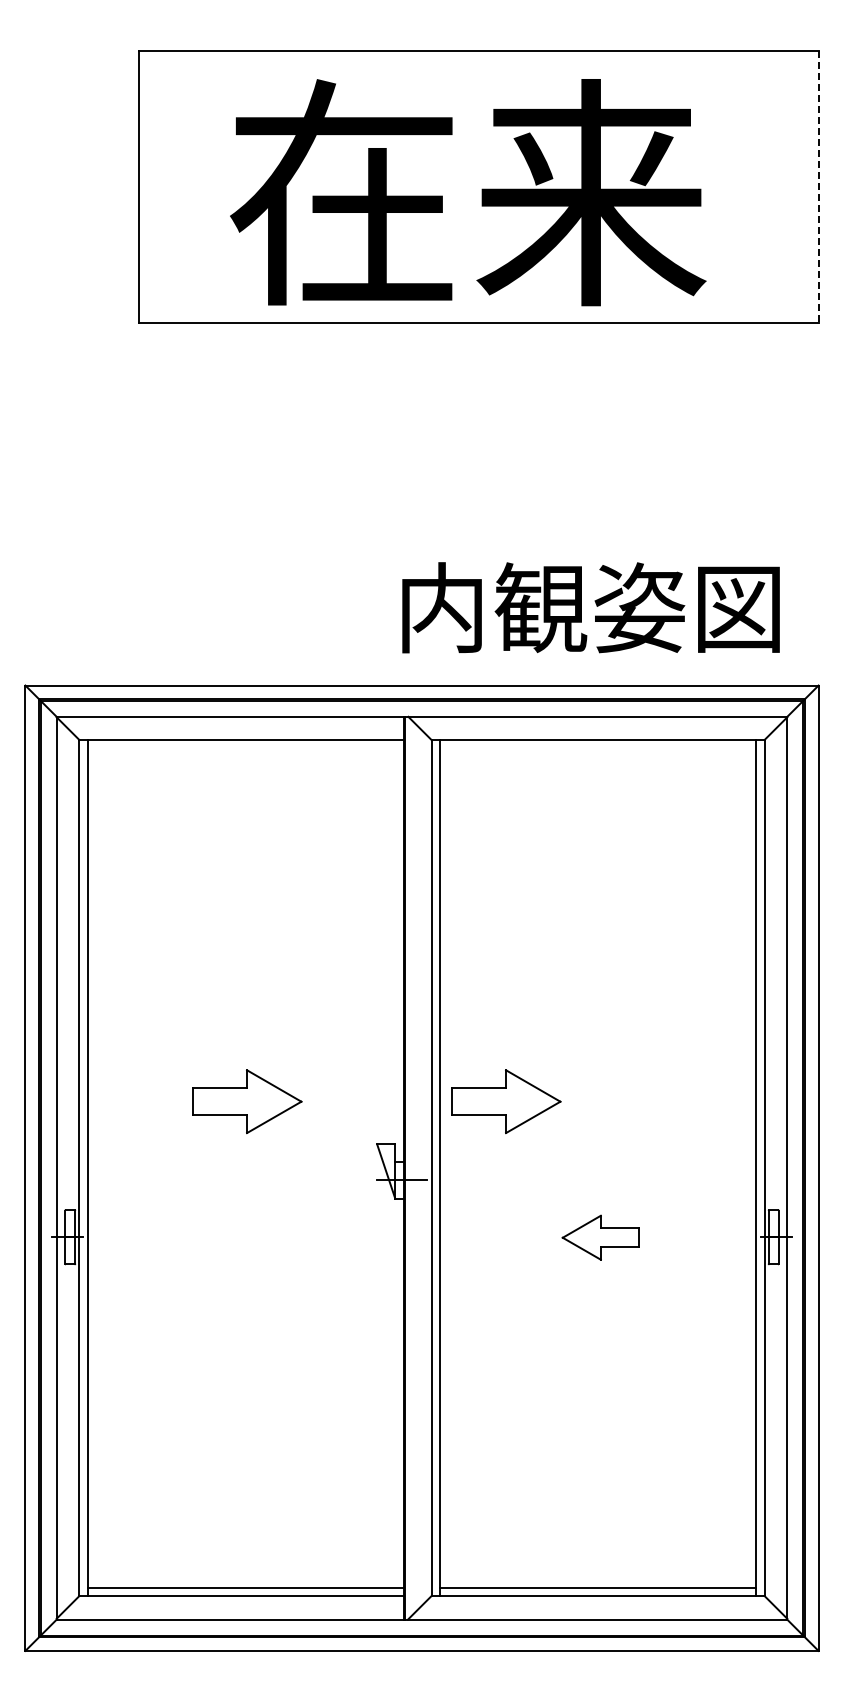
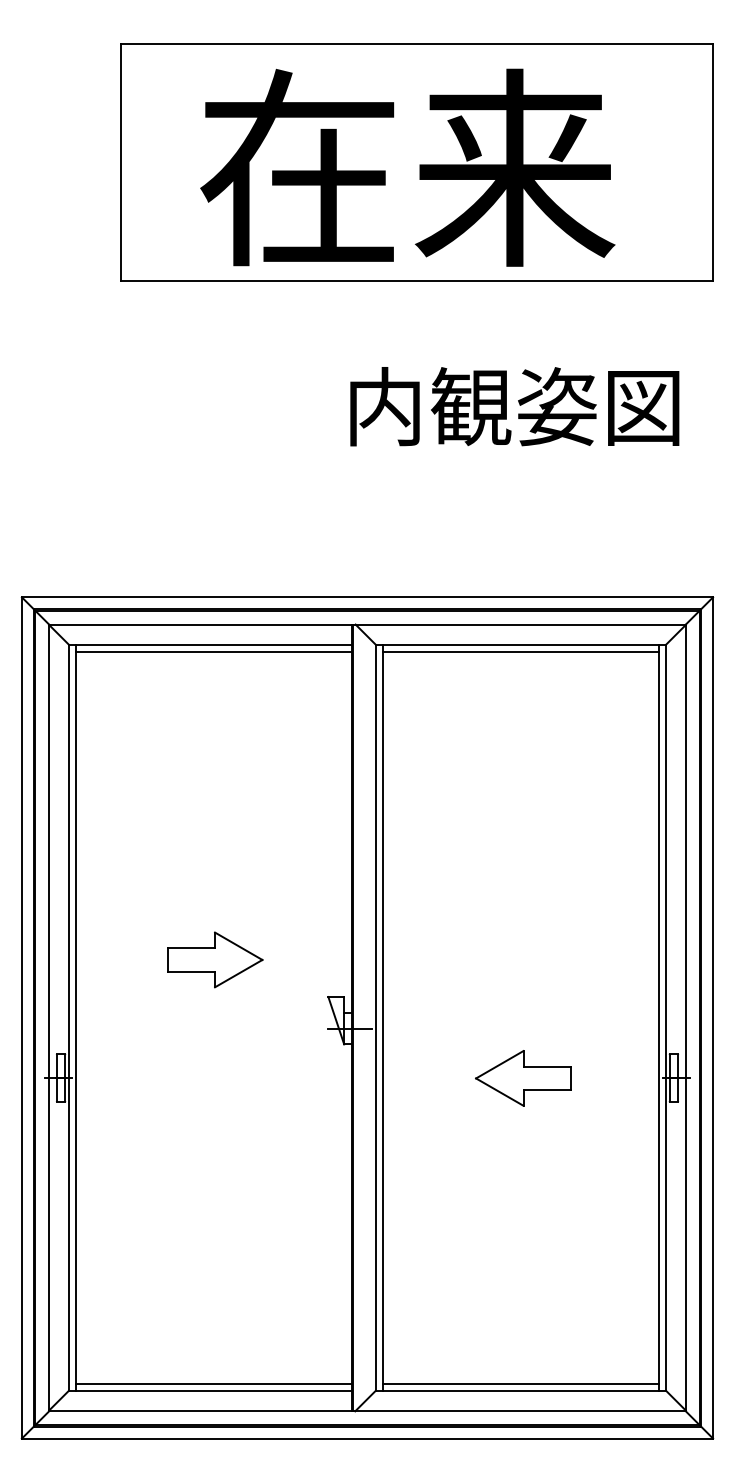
line: (818, 187) -> (713, 163), dashed -> solid
text: (590, 607) -> (514, 406), moved
line: (245, 748) -> (213, 652), added
line: (597, 748) -> (520, 652), added
part: (506, 1101) -> (441, 959), removed
part: (600, 1237) -> (523, 1078), size x1.43

